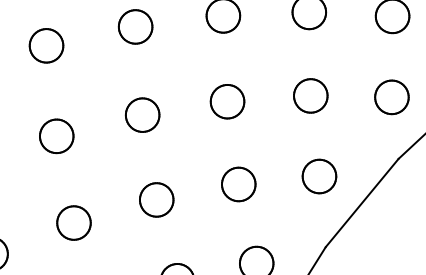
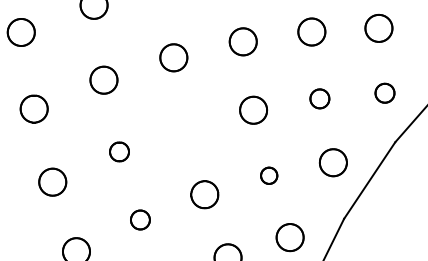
part: (310, 95) -> (319, 98), size x0.7
part: (391, 96) -> (384, 92), size x0.7
part: (142, 114) -> (186, 127), removed
part: (56, 135) -> (119, 151), size x0.7
part: (237, 184) -> (268, 175), size x0.6
part: (74, 222) -> (140, 219), size x0.7

